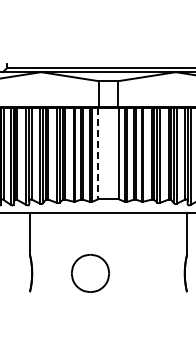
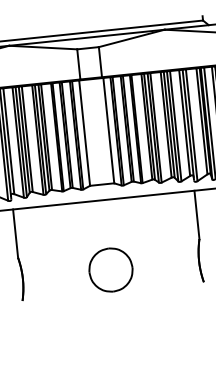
line: (98, 153) -> (85, 132), dashed -> solid
part: (90, 272) -> (110, 268), moved

